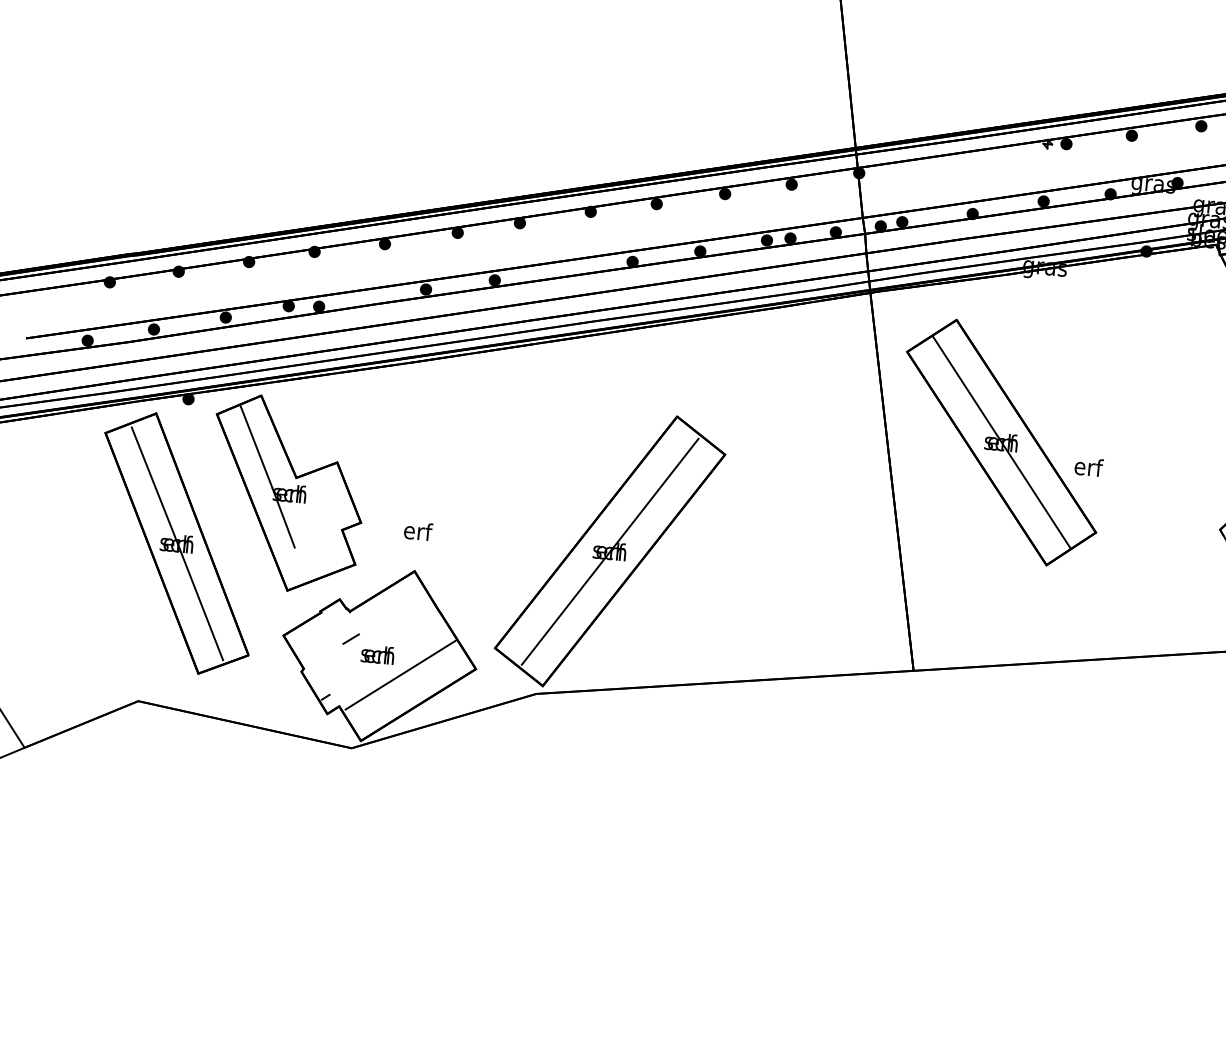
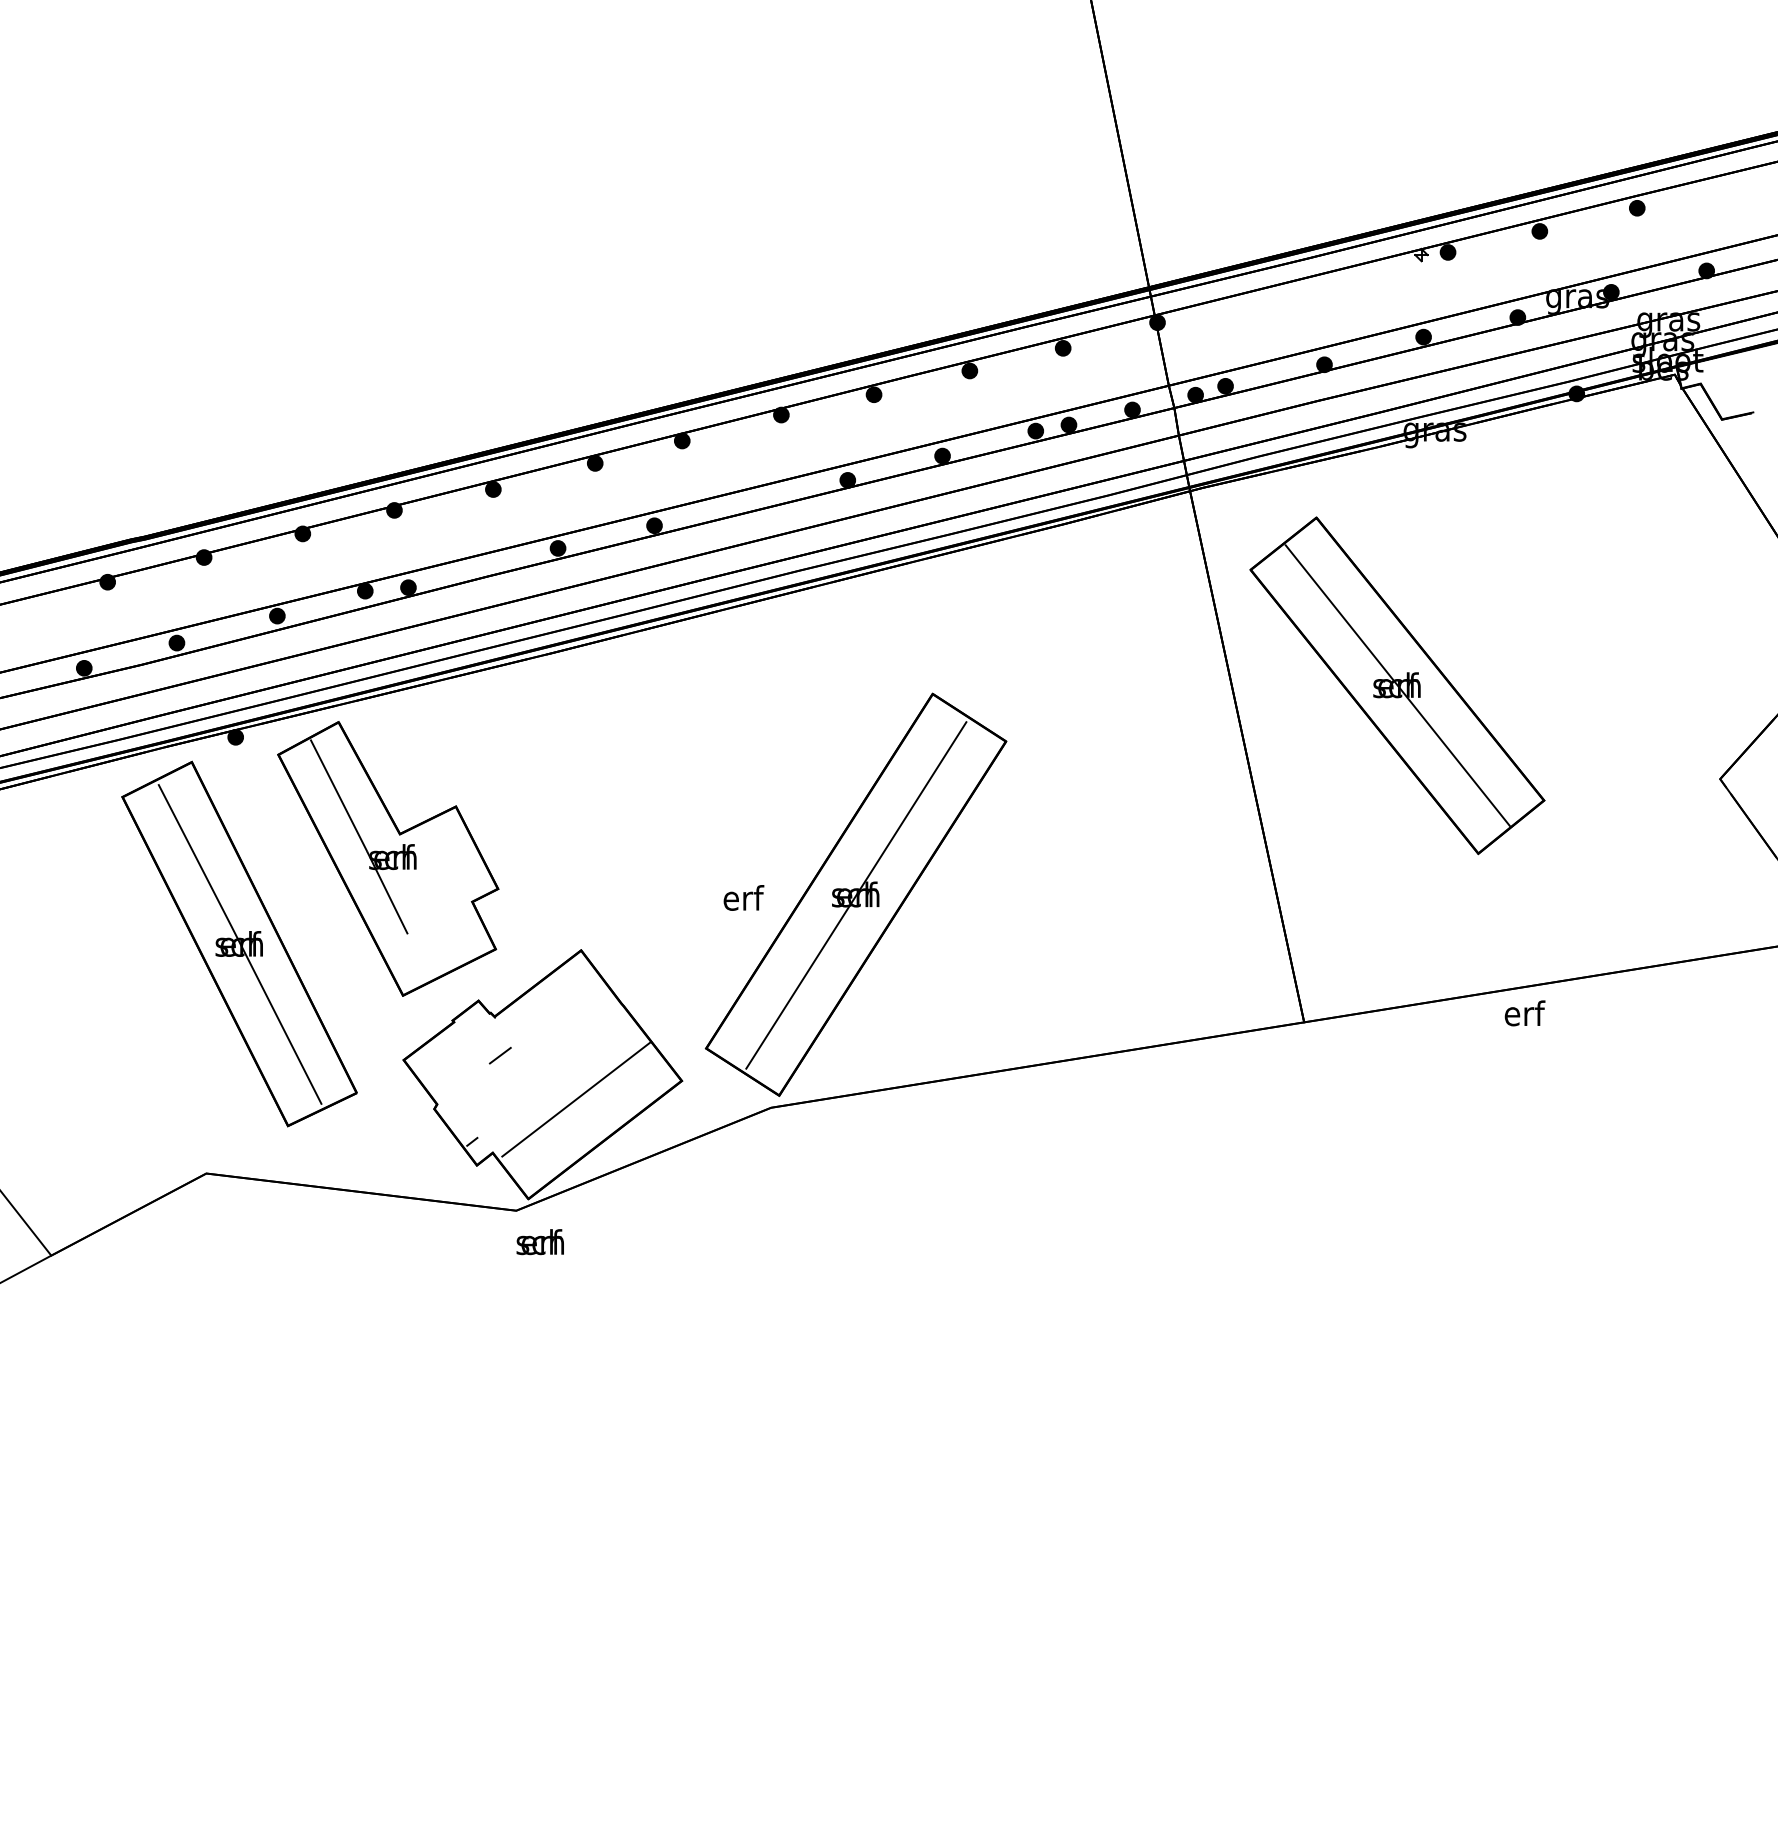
text: (1088, 467) -> (1524, 1013), moved
text: (418, 530) -> (743, 897), moved
text: (377, 654) -> (539, 1242), moved

